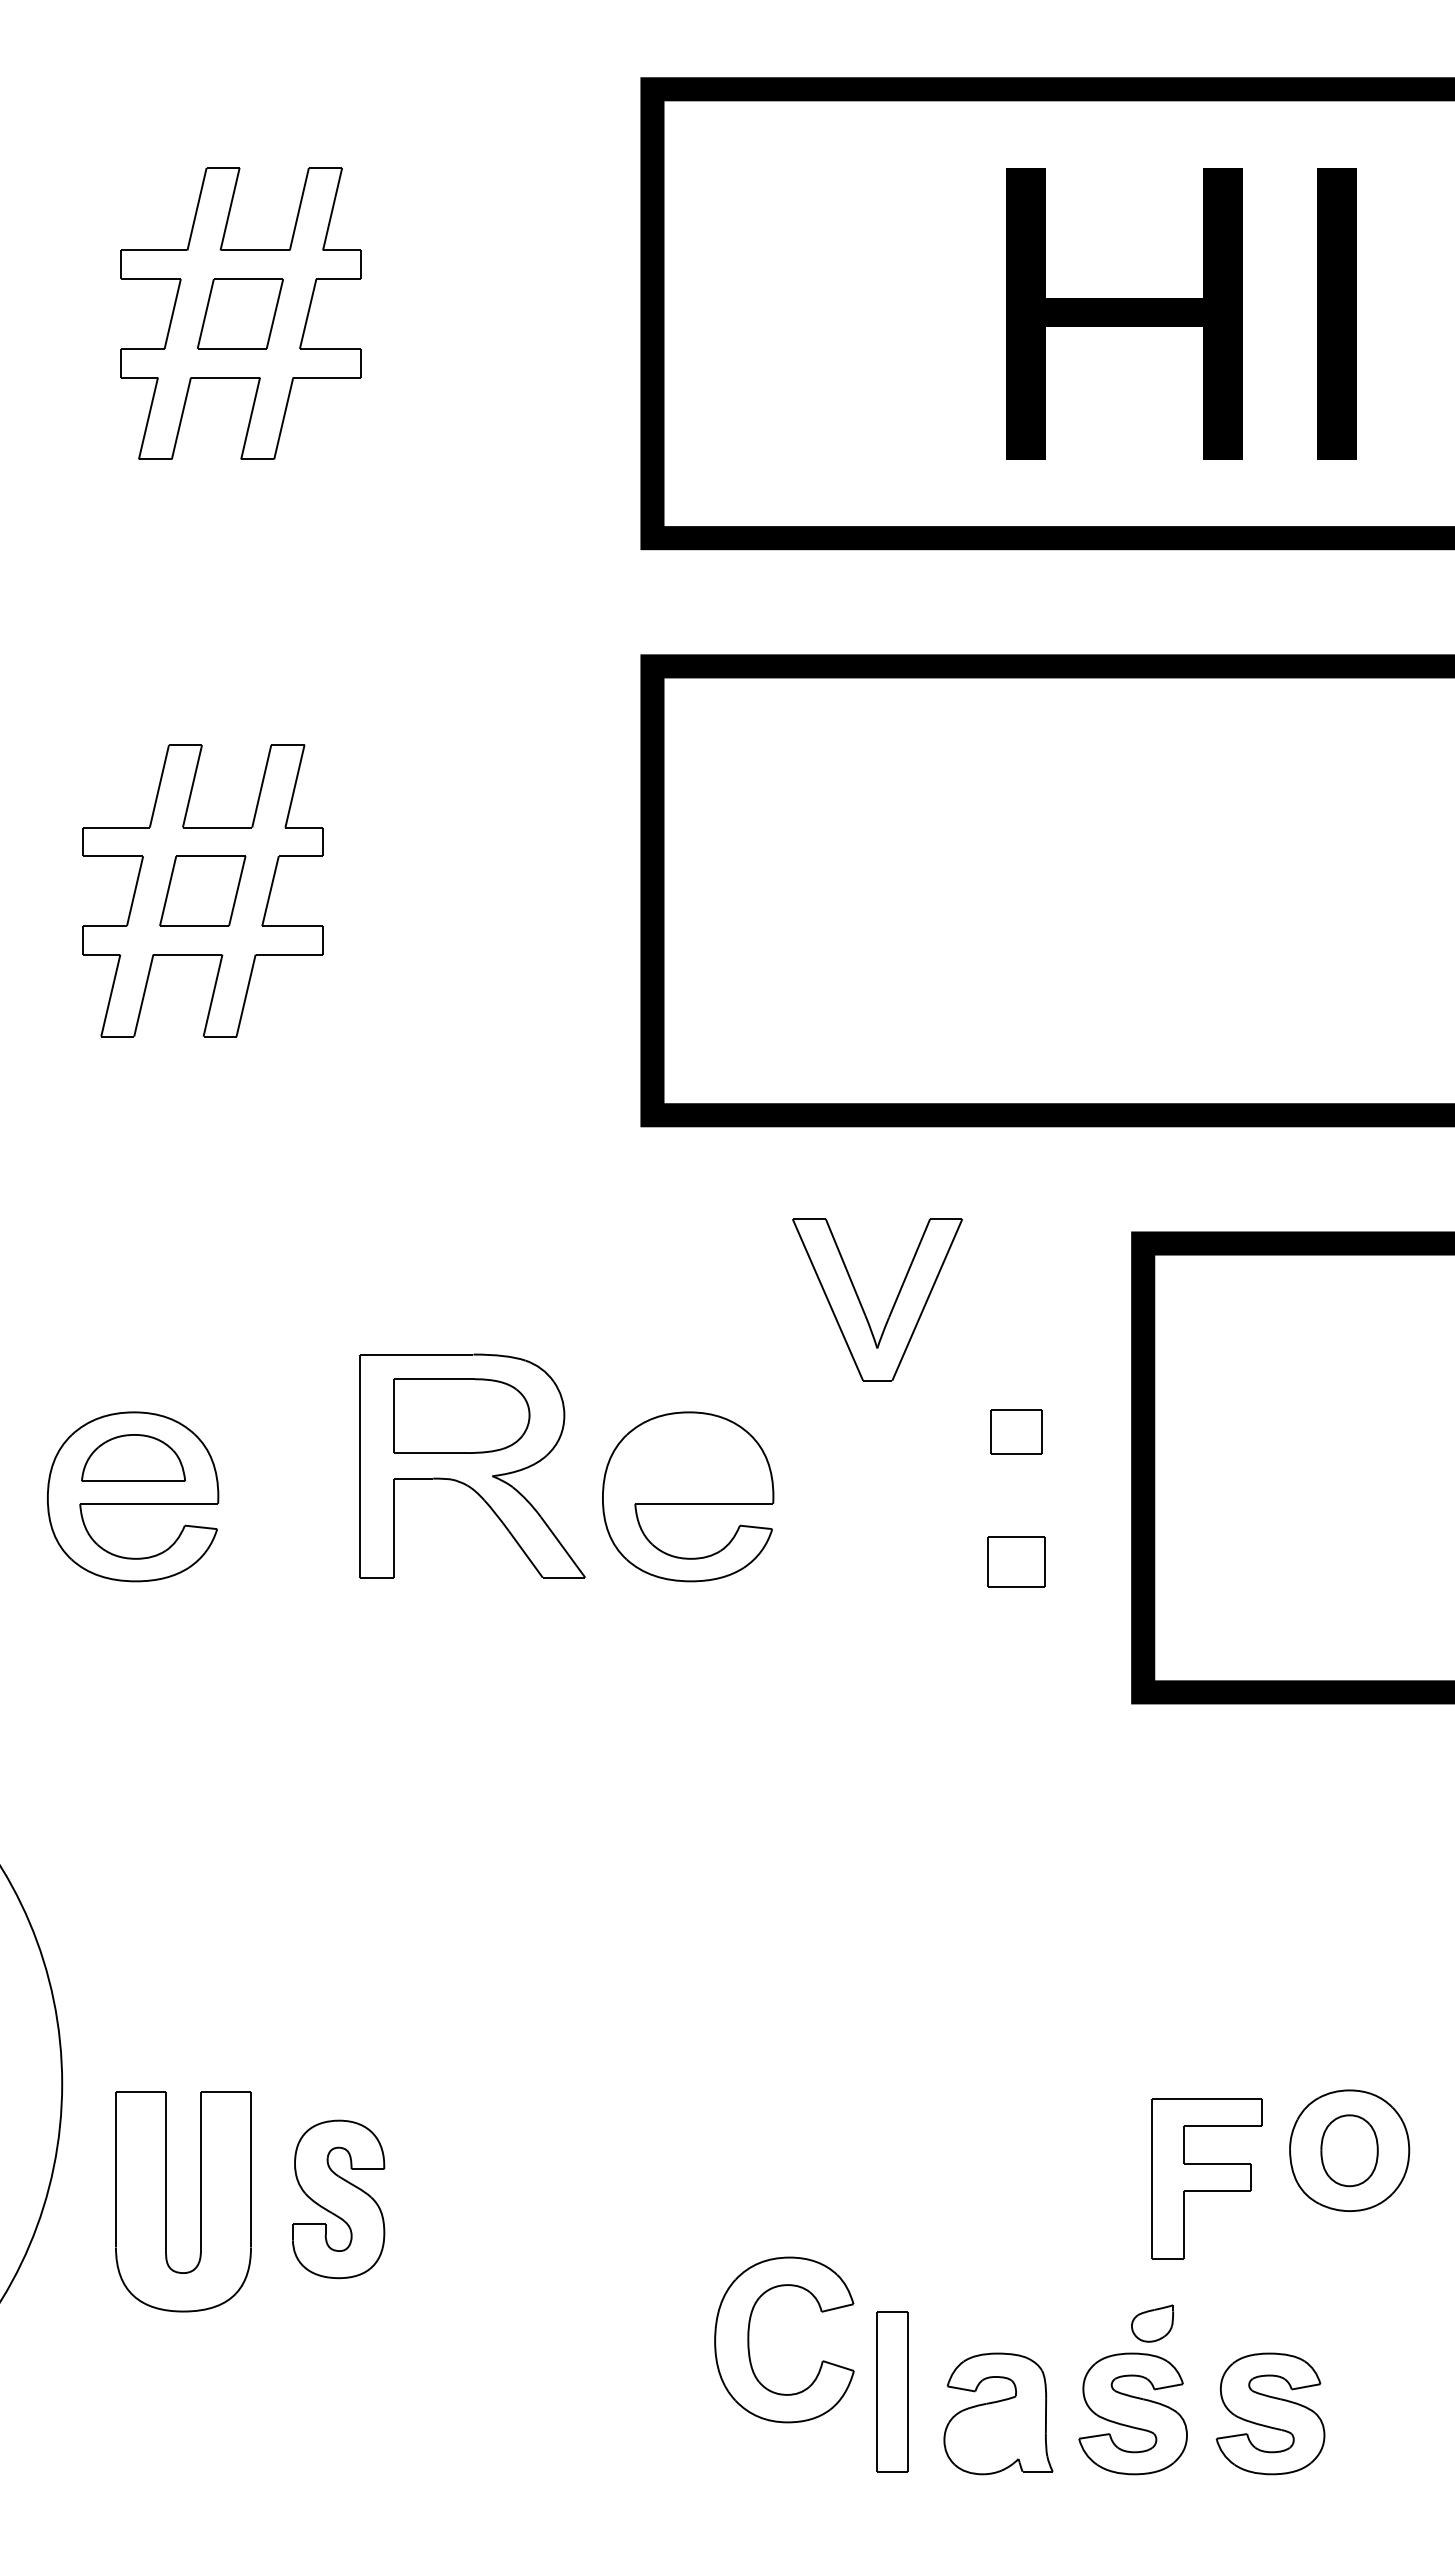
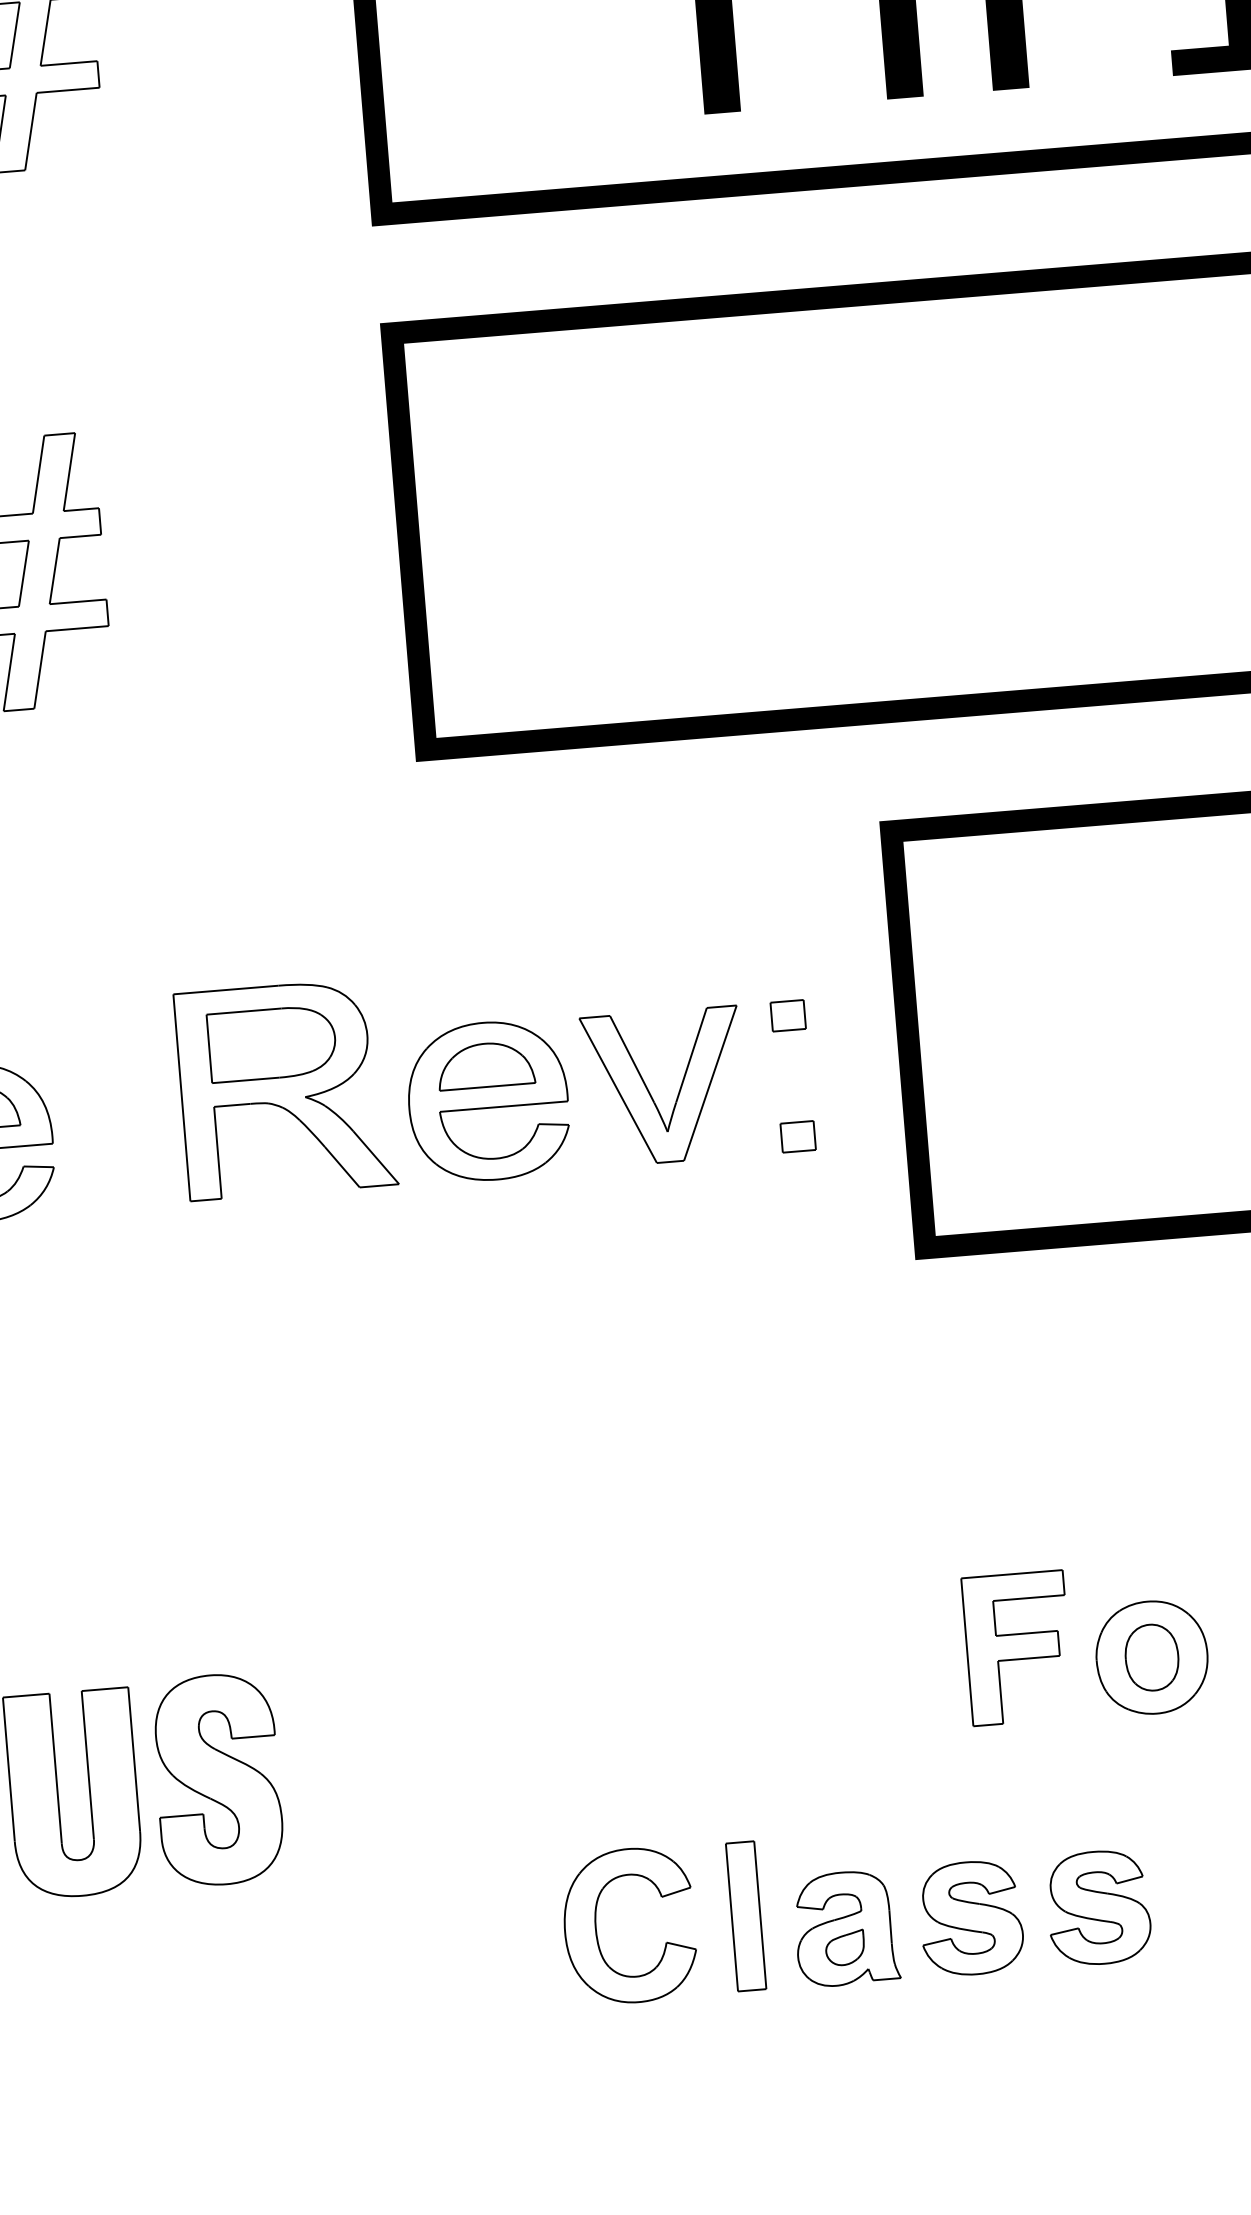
part: (863, 1307) -> (651, 1095), moved
part: (1016, 1431) -> (788, 1015), size x0.71
part: (688, 1457) -> (485, 1064), added
part: (1016, 1561) -> (798, 1136), size x0.62
part: (1206, 2178) -> (1017, 1647), moved
part: (338, 2199) -> (217, 1779), size x1.43
part: (1152, 2323) -> (845, 1947), moved
part: (749, 2339) -> (596, 1928), moved

